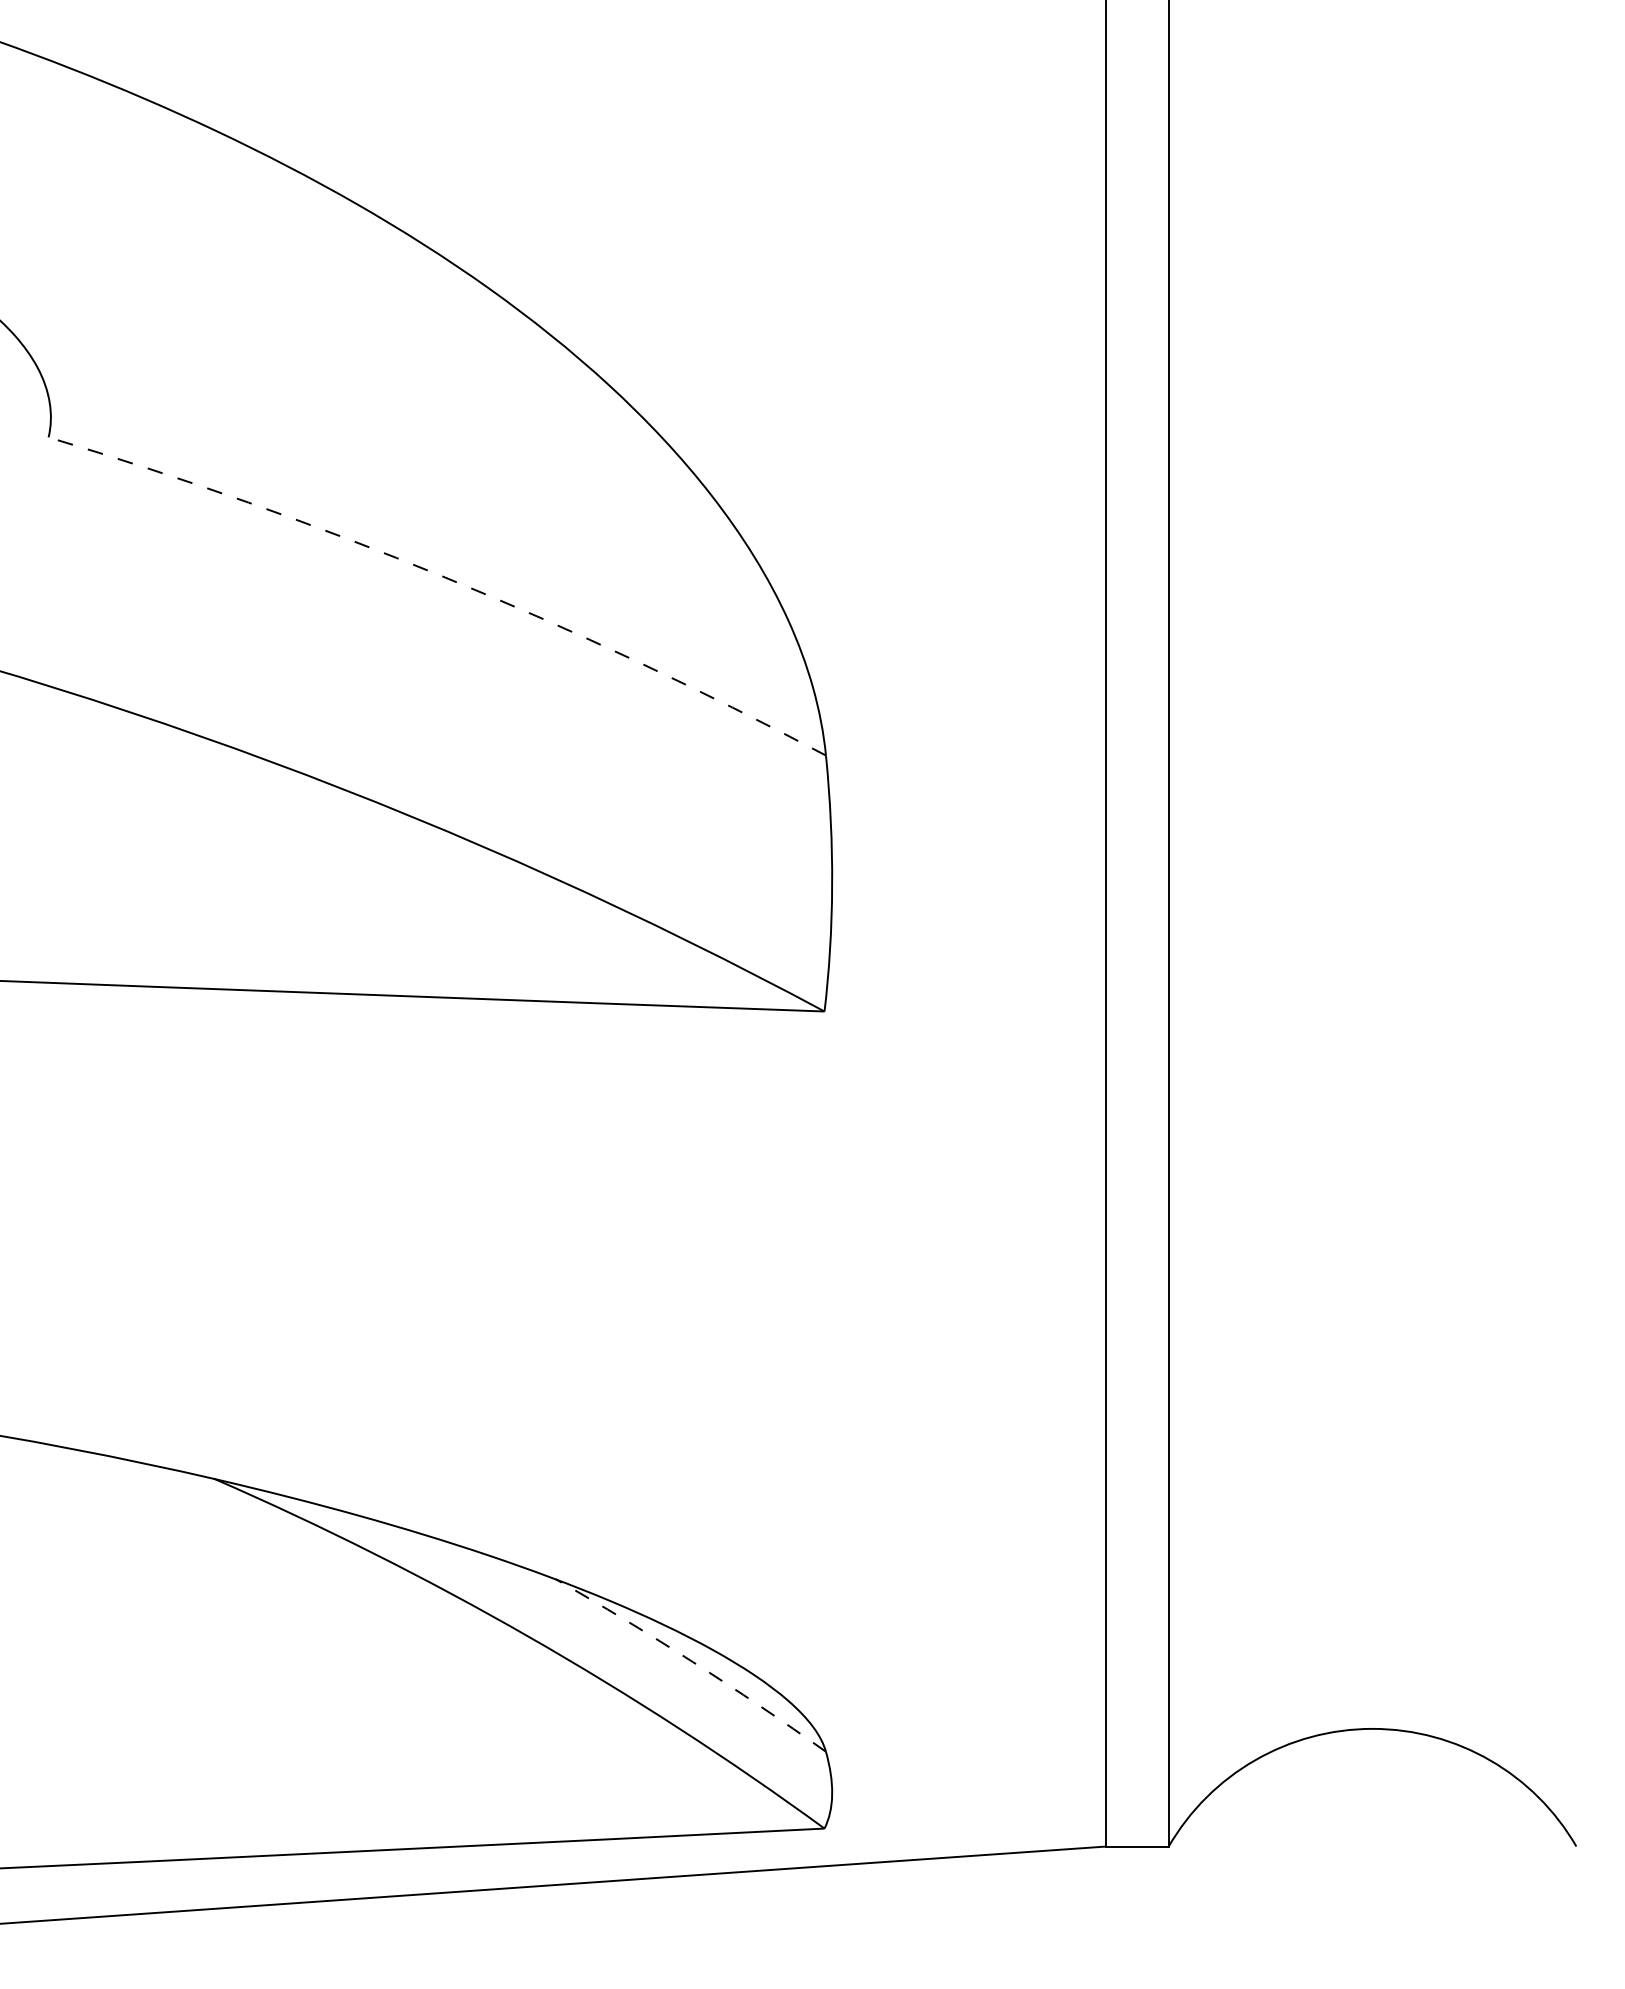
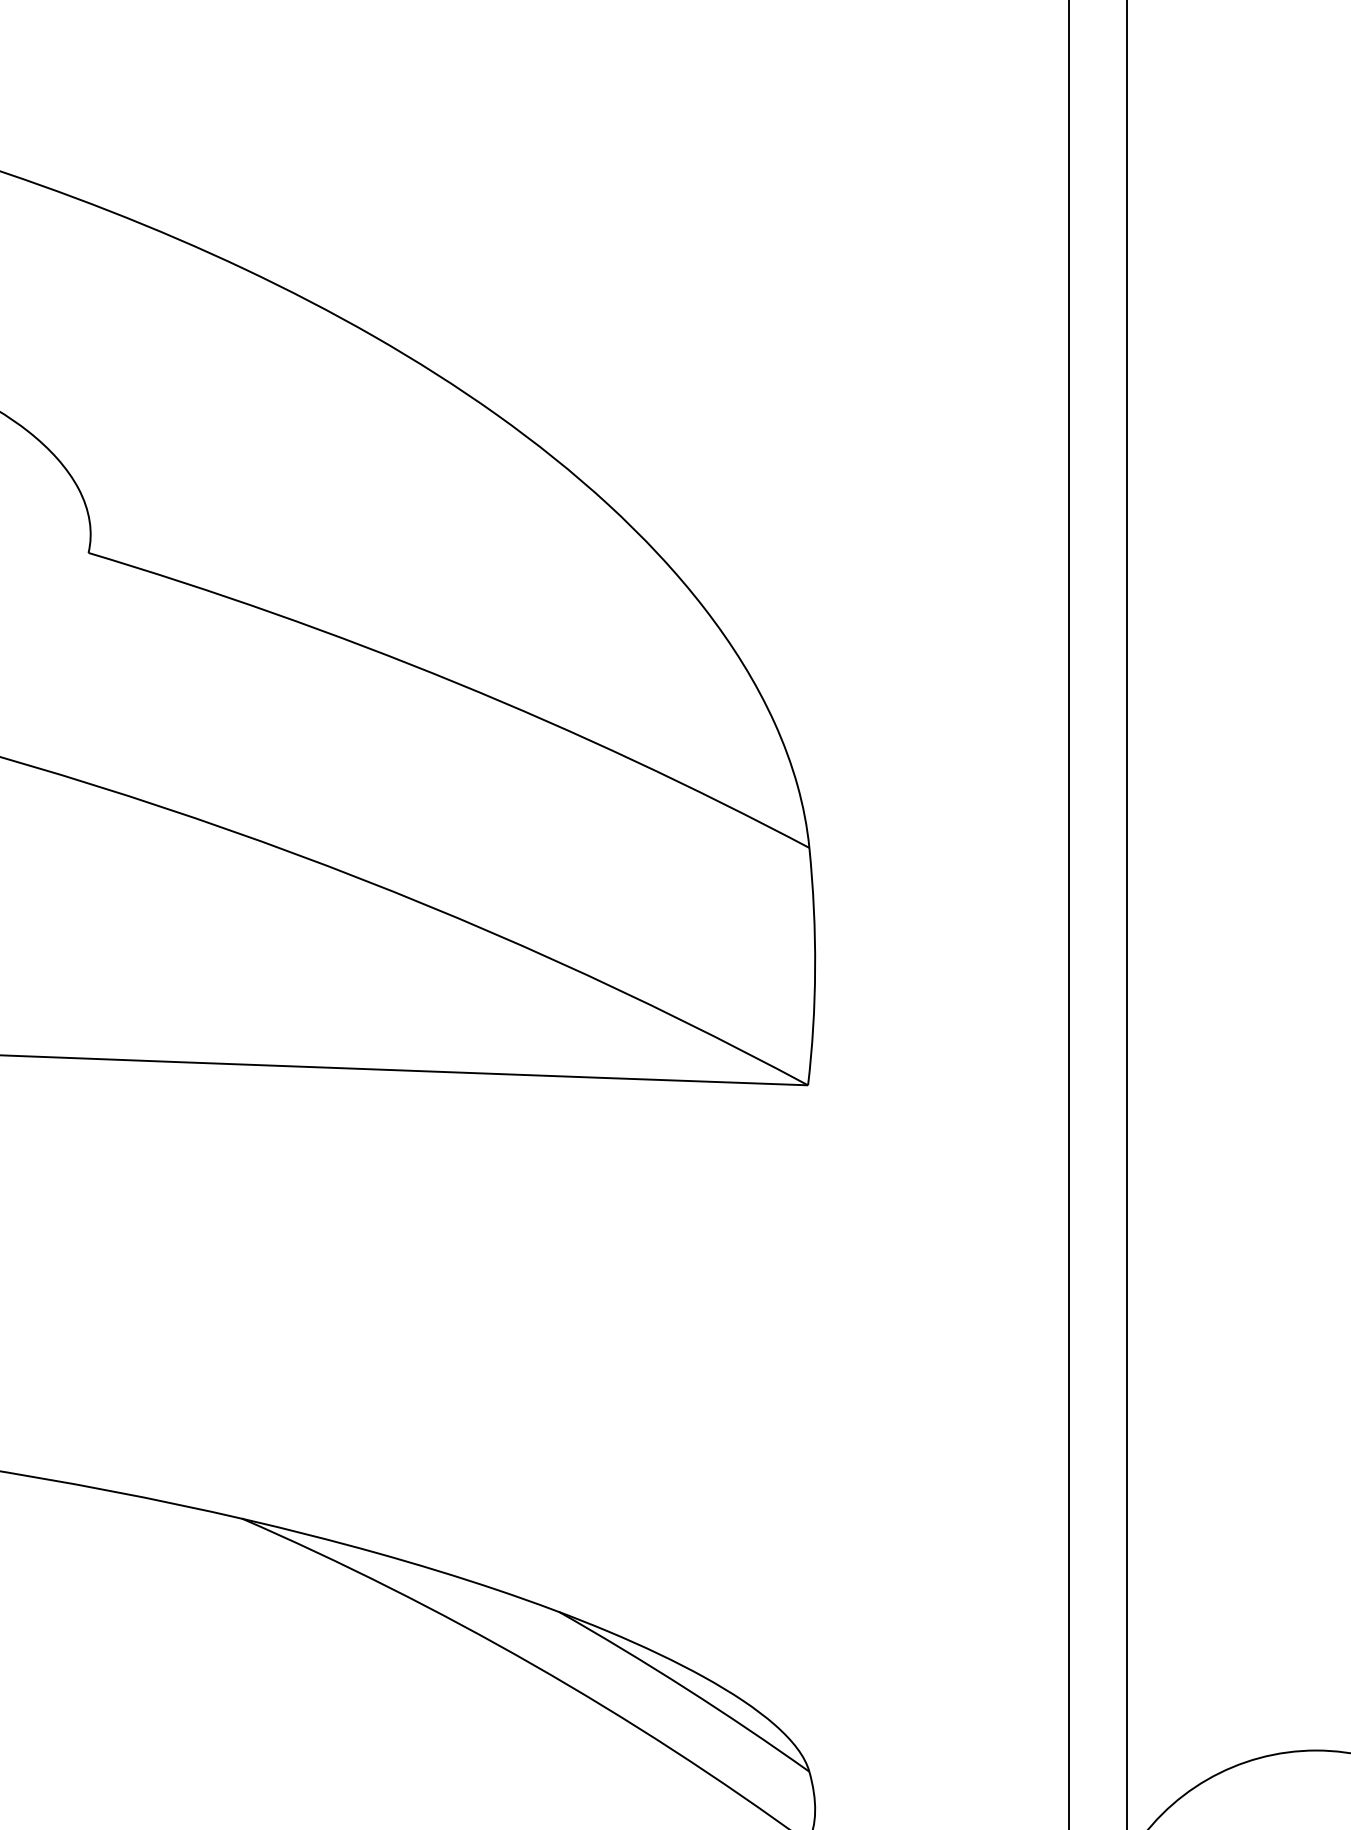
arc: (445, 577) -> (456, 682), dashed -> solid
arc: (693, 1662) -> (686, 1688), dashed -> solid

